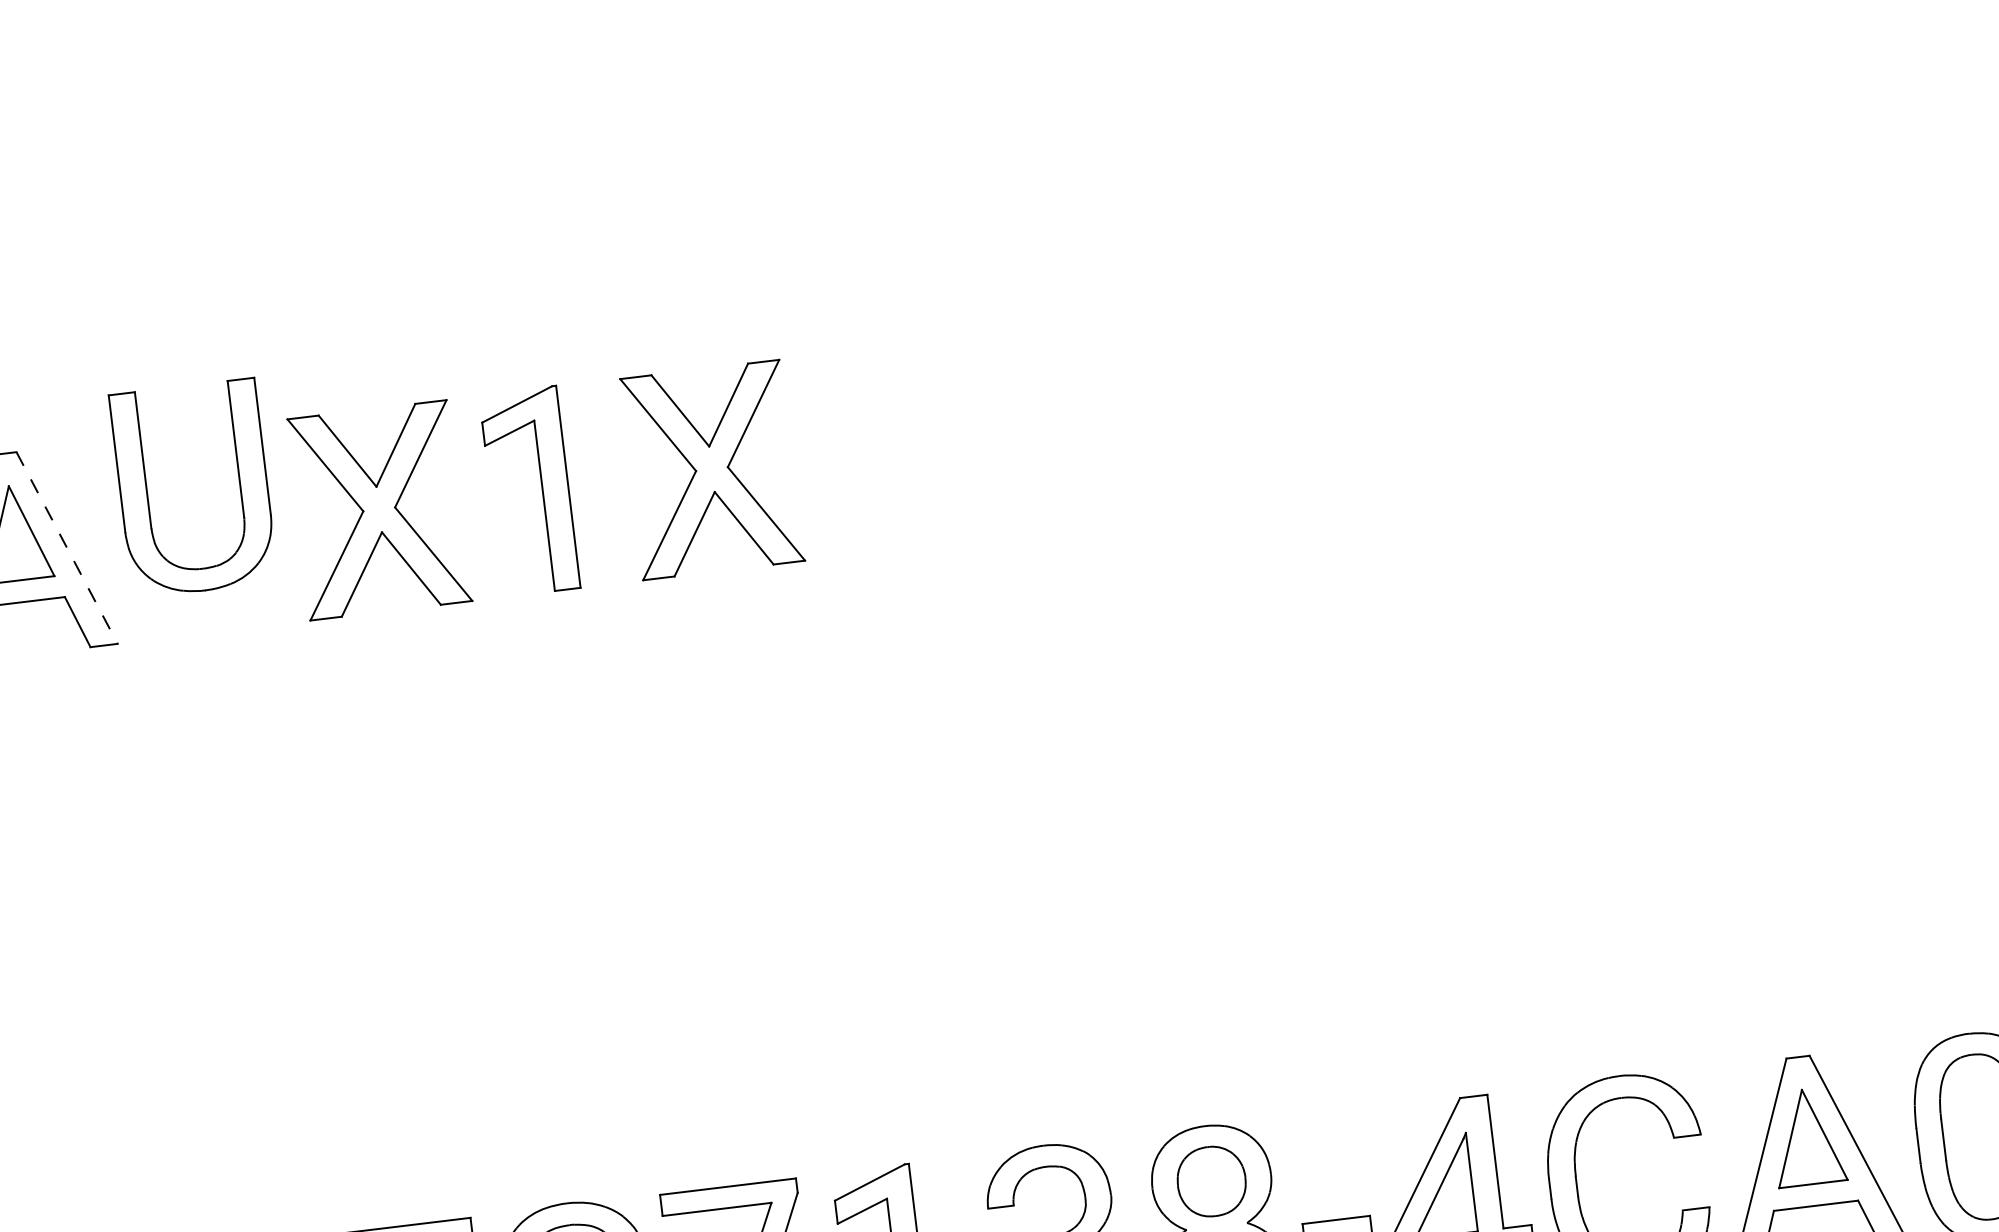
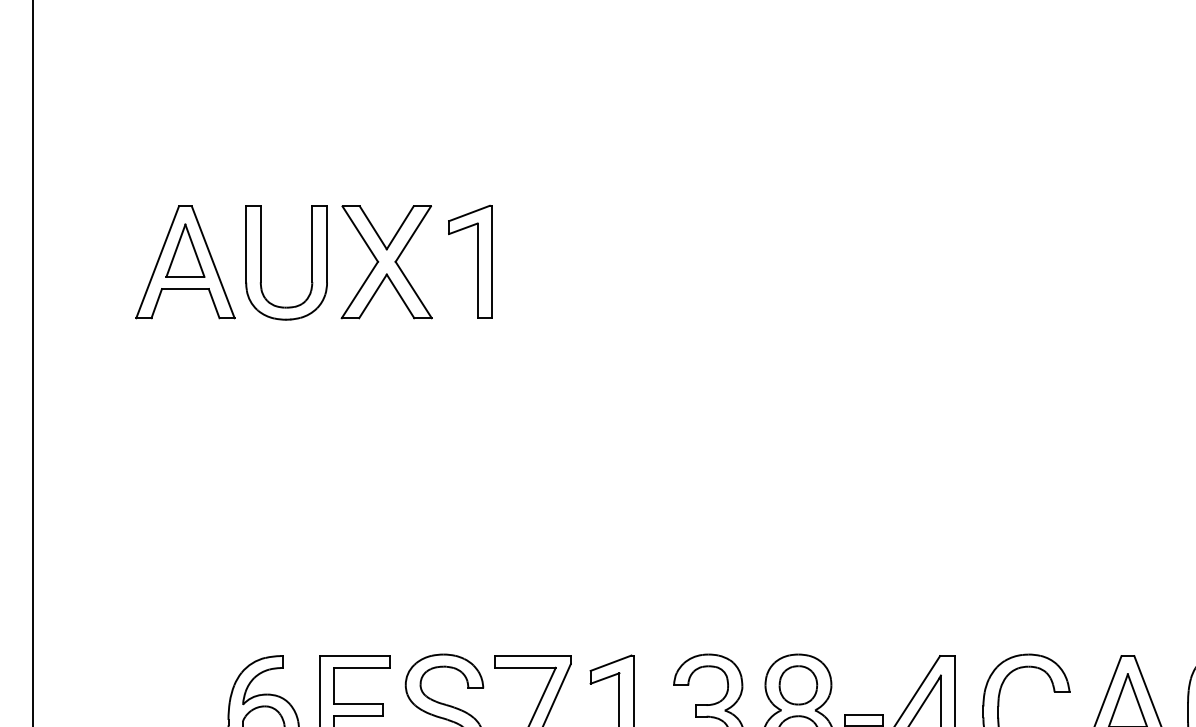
part: (711, 470) -> (571, 262), removed
part: (148, 492) -> (261, 262), moved
line: (67, 548) -> (213, 262), dashed -> solid

